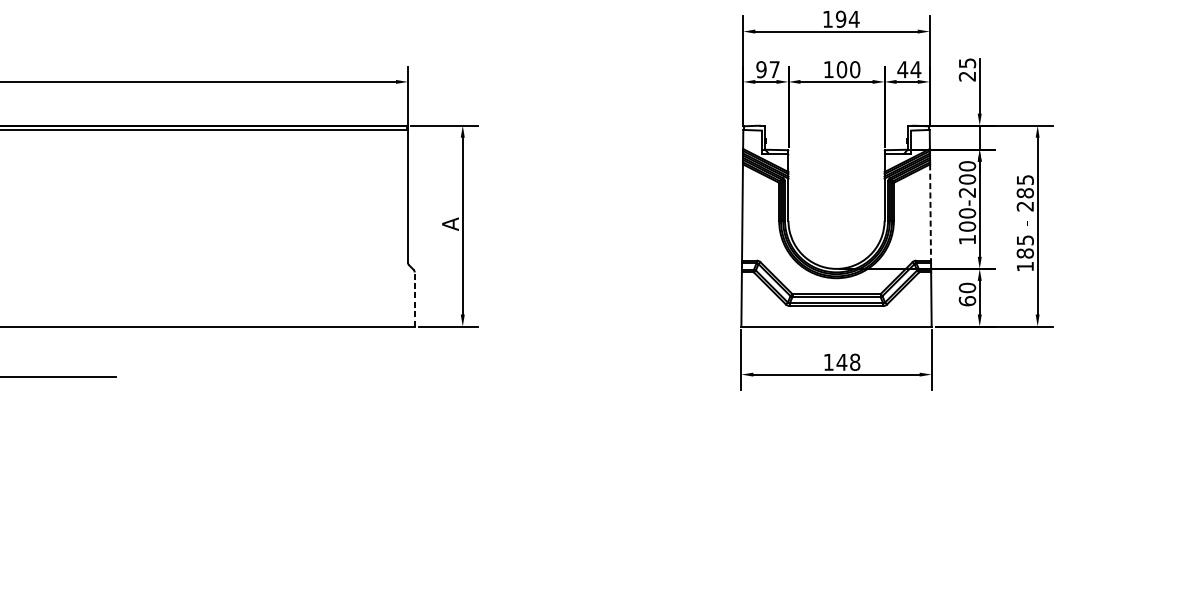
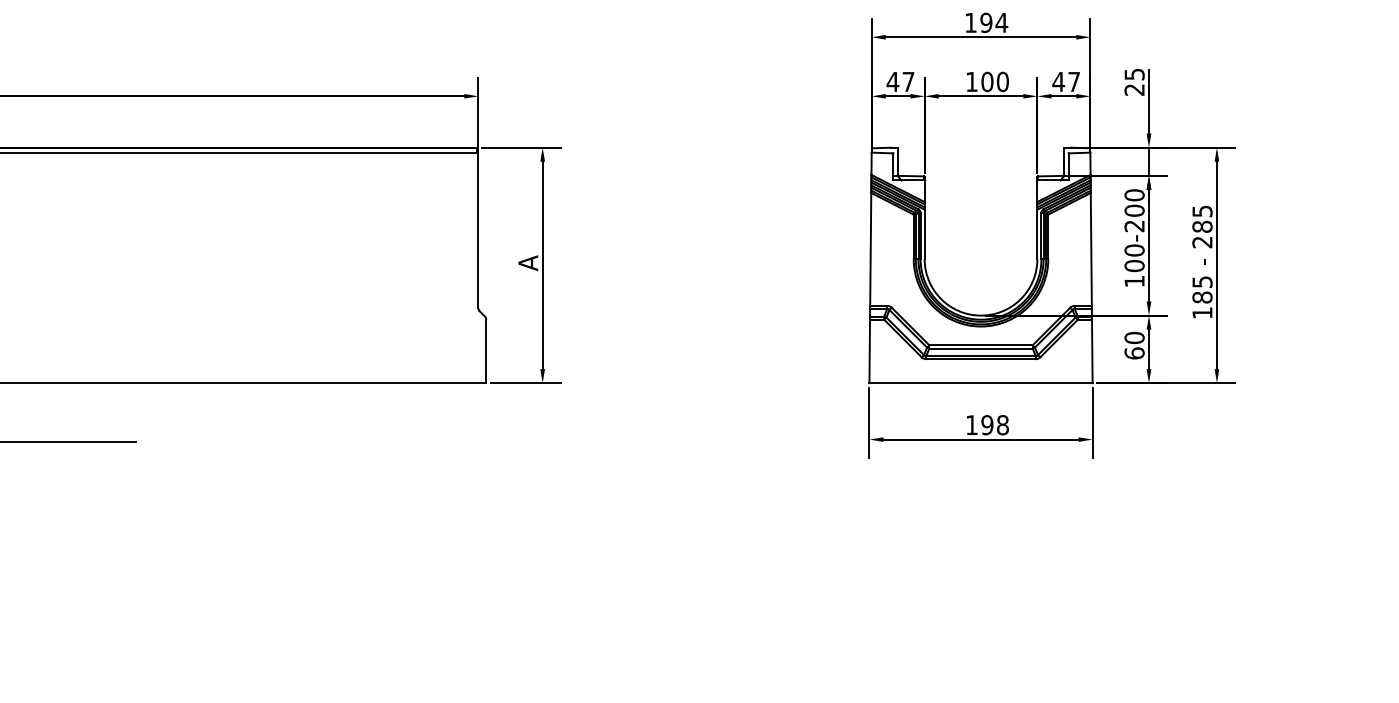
text: (761, 69) -> (892, 81), 97 -> 47
text: (915, 69) -> (1073, 81), 44 -> 47
line: (930, 212) -> (1091, 249), dashed -> solid
line: (414, 299) -> (486, 351), dashed -> solid
text: (842, 362) -> (987, 425), 148 -> 198

